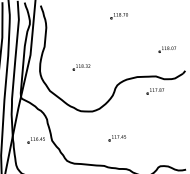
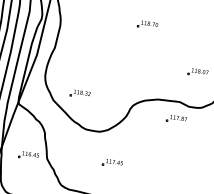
part: (81, 67) -> (80, 94), moved
part: (117, 138) -> (112, 163), moved

